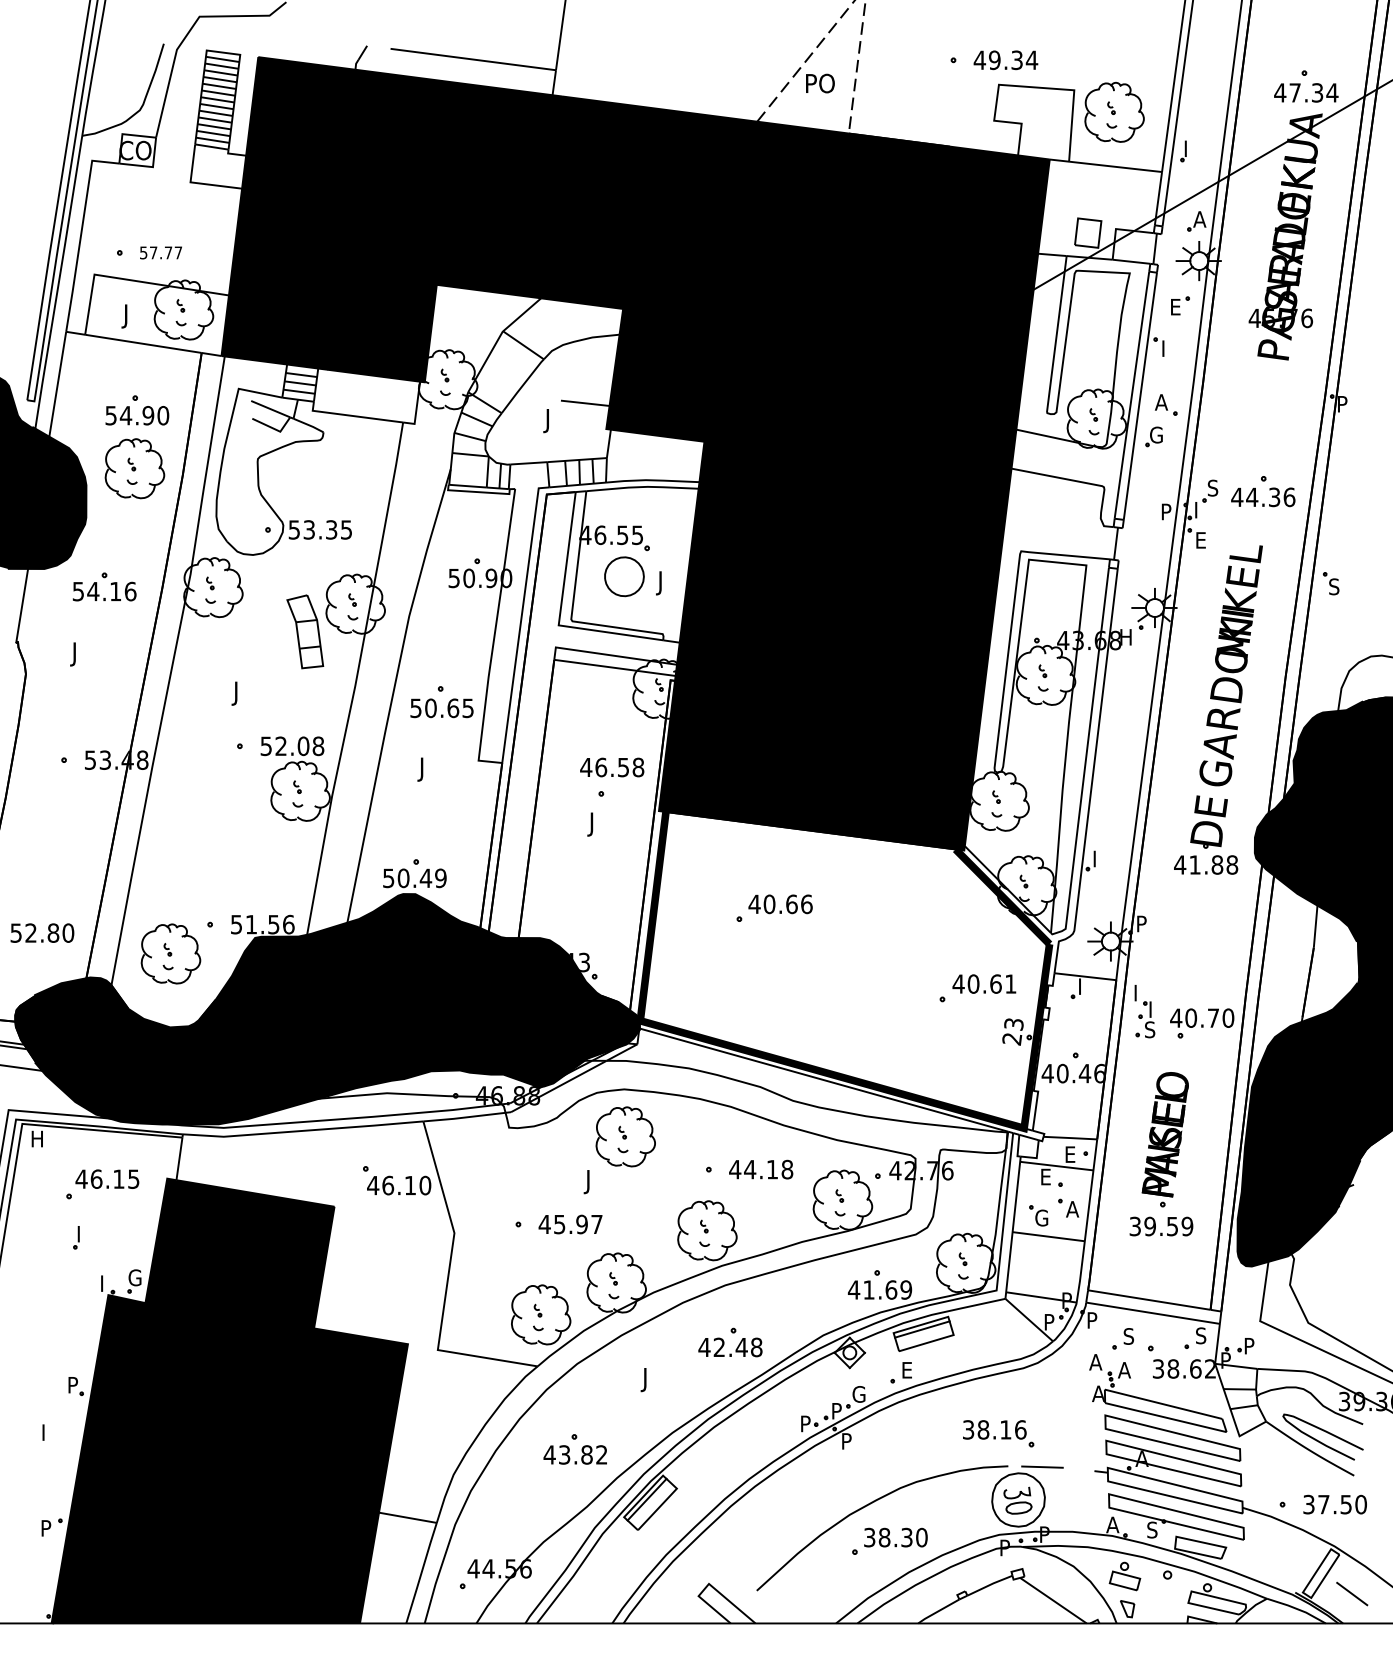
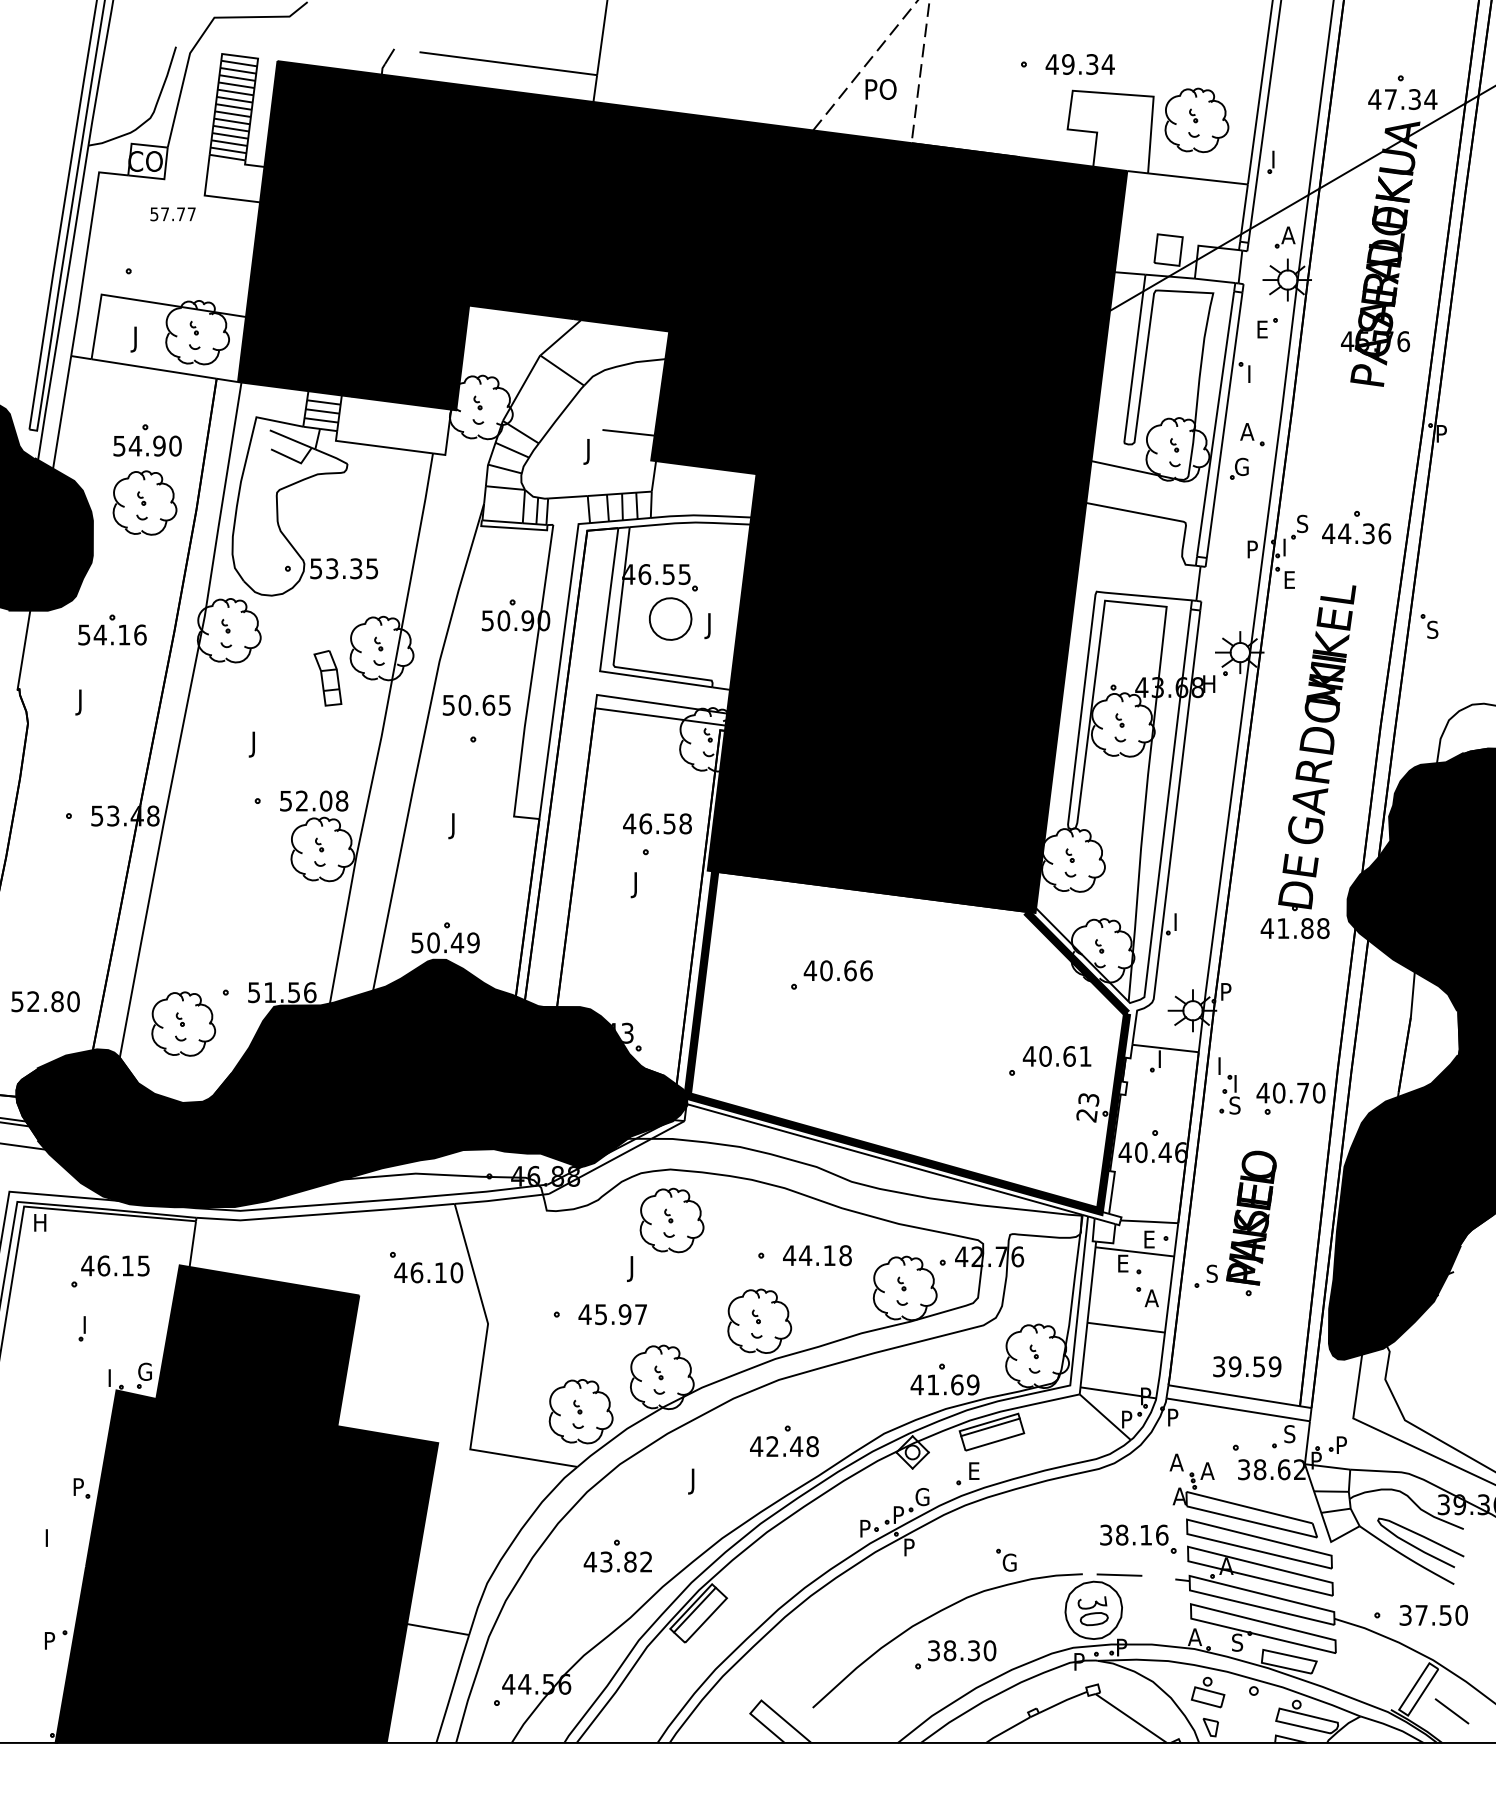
text: (160, 253) -> (172, 214), moved
part: (304, 632) -> (327, 678), size x0.7
text: (441, 707) -> (476, 704), moved
part: (1038, 1215) -> (1006, 1559), moved
text: (1161, 1226) -> (1247, 1366), moved
part: (1122, 1338) -> (1205, 1275), moved
part: (998, 1433) -> (1138, 1538), moved

